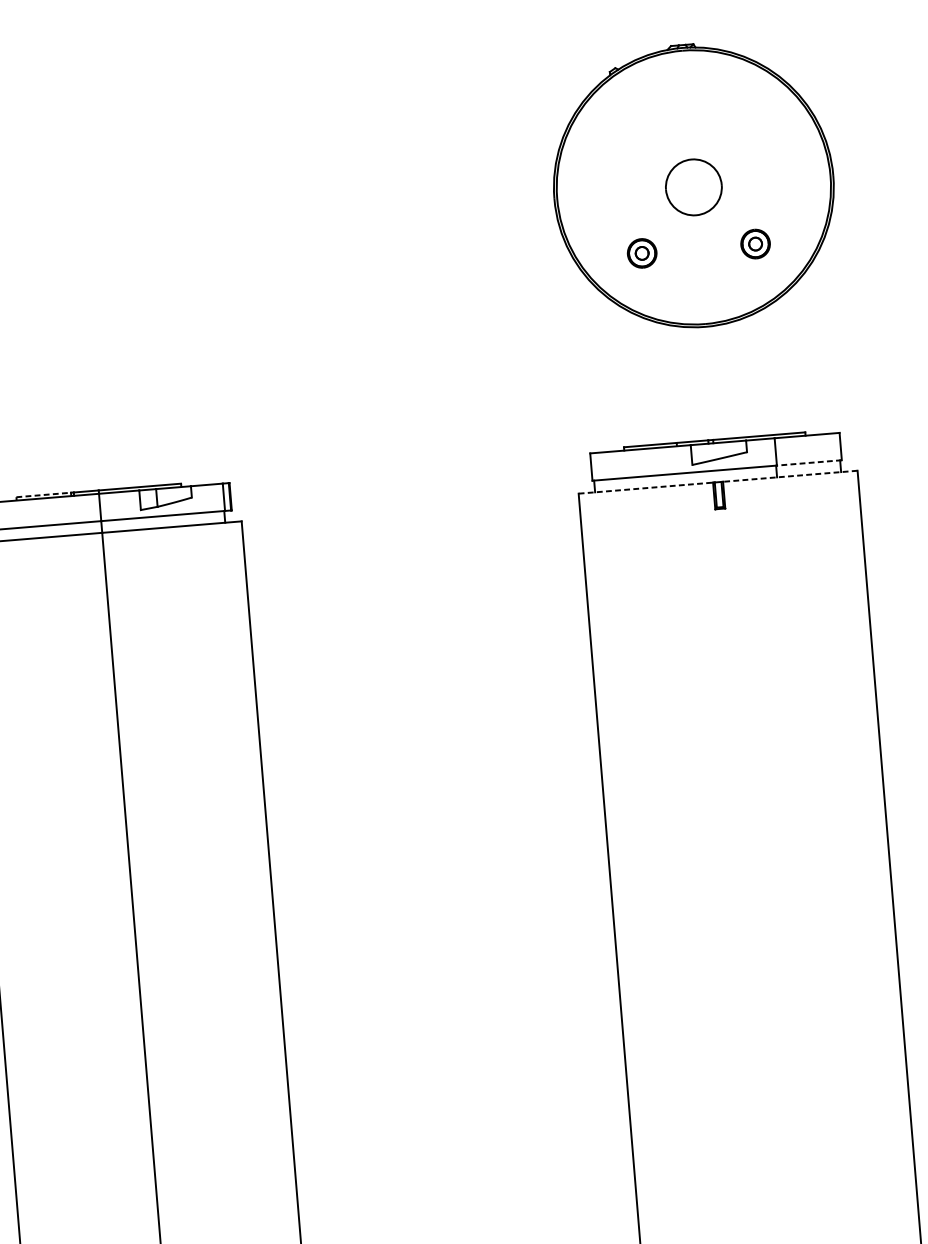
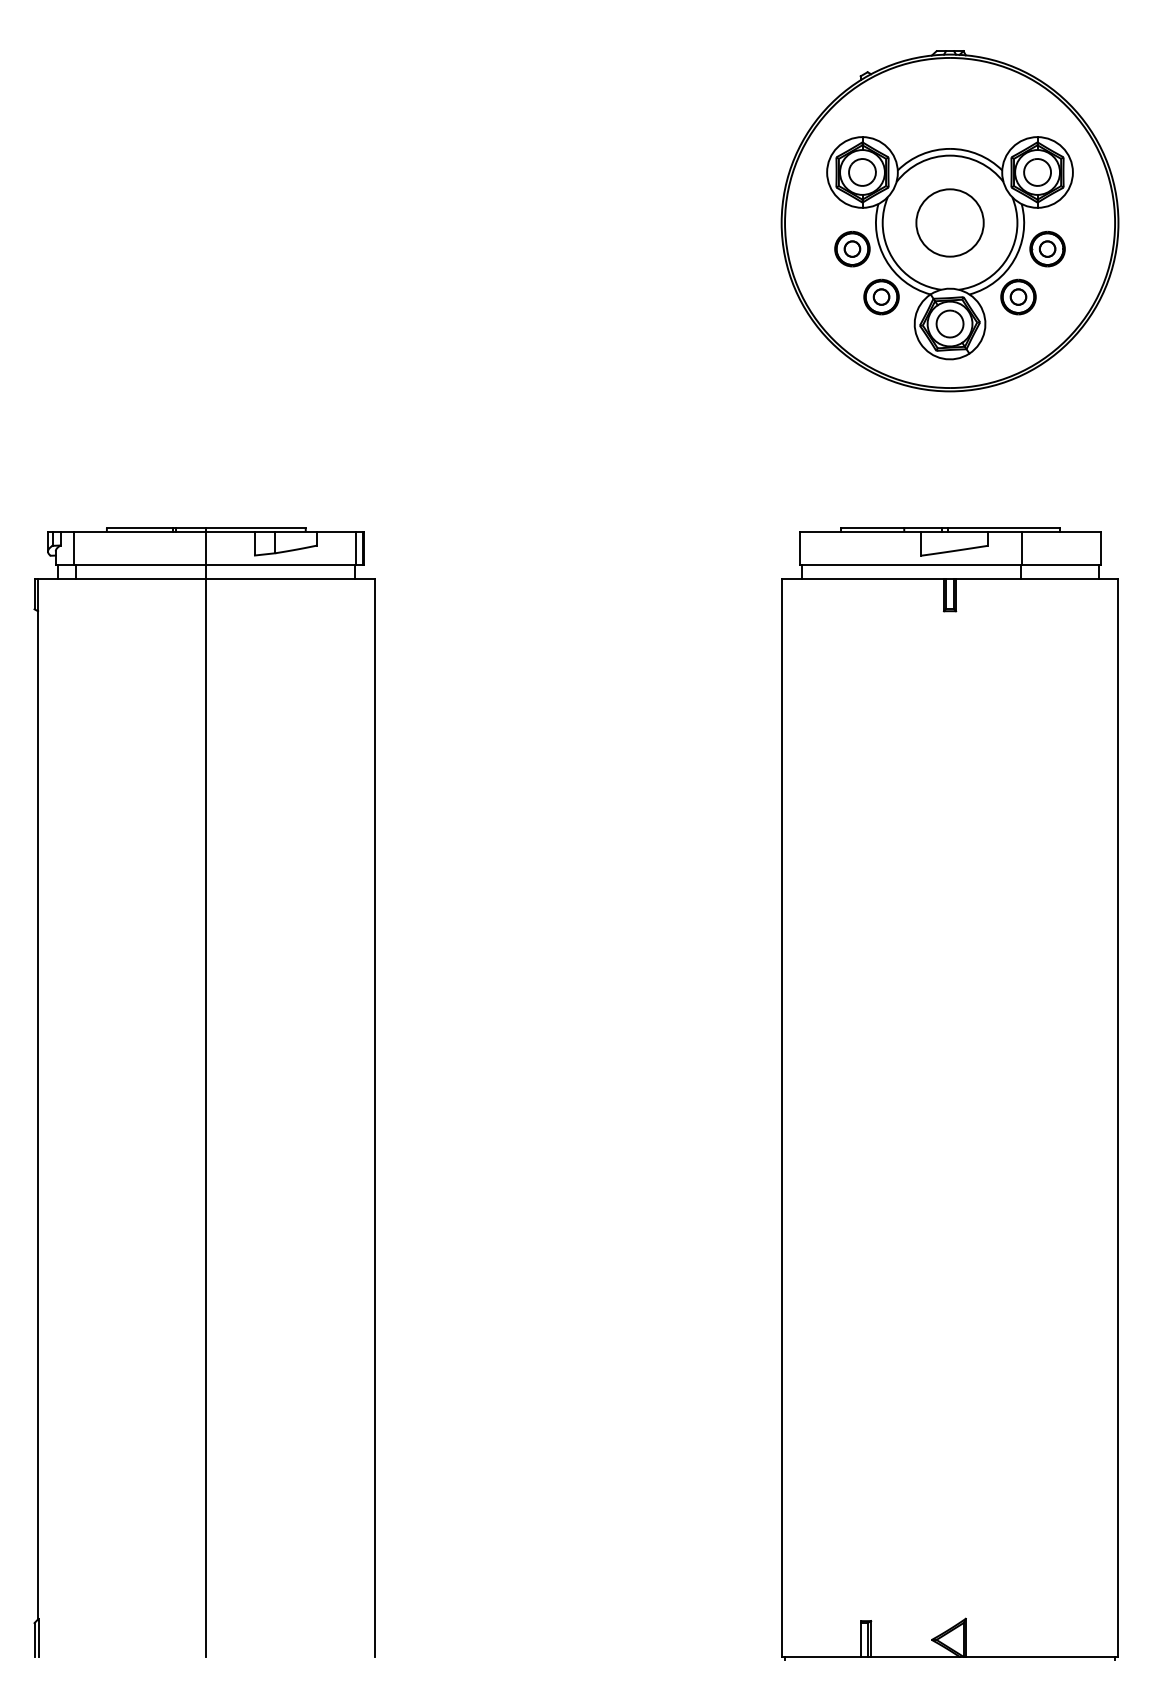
part: (695, 208) -> (949, 248), added
line: (808, 462) -> (1060, 564), dashed -> solid
line: (789, 476) -> (1036, 579), dashed -> solid
line: (646, 488) -> (863, 579), dashed -> solid
line: (43, 494) -> (139, 527), dashed -> solid

